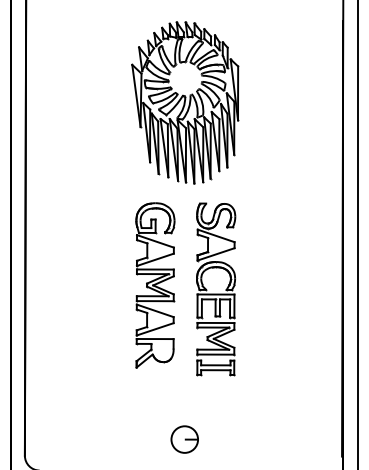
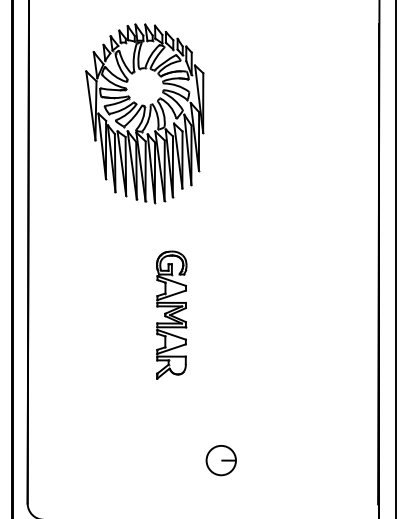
part: (184, 102) -> (144, 113), moved
part: (155, 284) -> (171, 314), size x0.7
part: (215, 289) -> (238, 319), removed
part: (184, 439) -> (220, 460), moved

